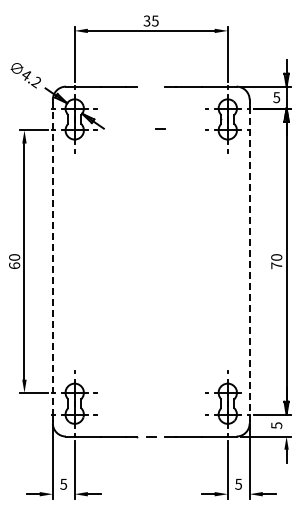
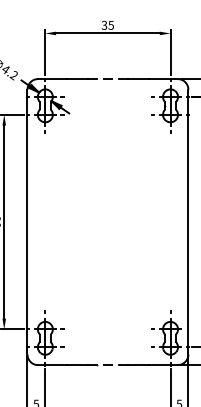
line: (160, 128) -> (108, 78), moved
line: (52, 261) -> (27, 222), dashed -> solid
line: (249, 262) -> (188, 222), dashed -> solid

